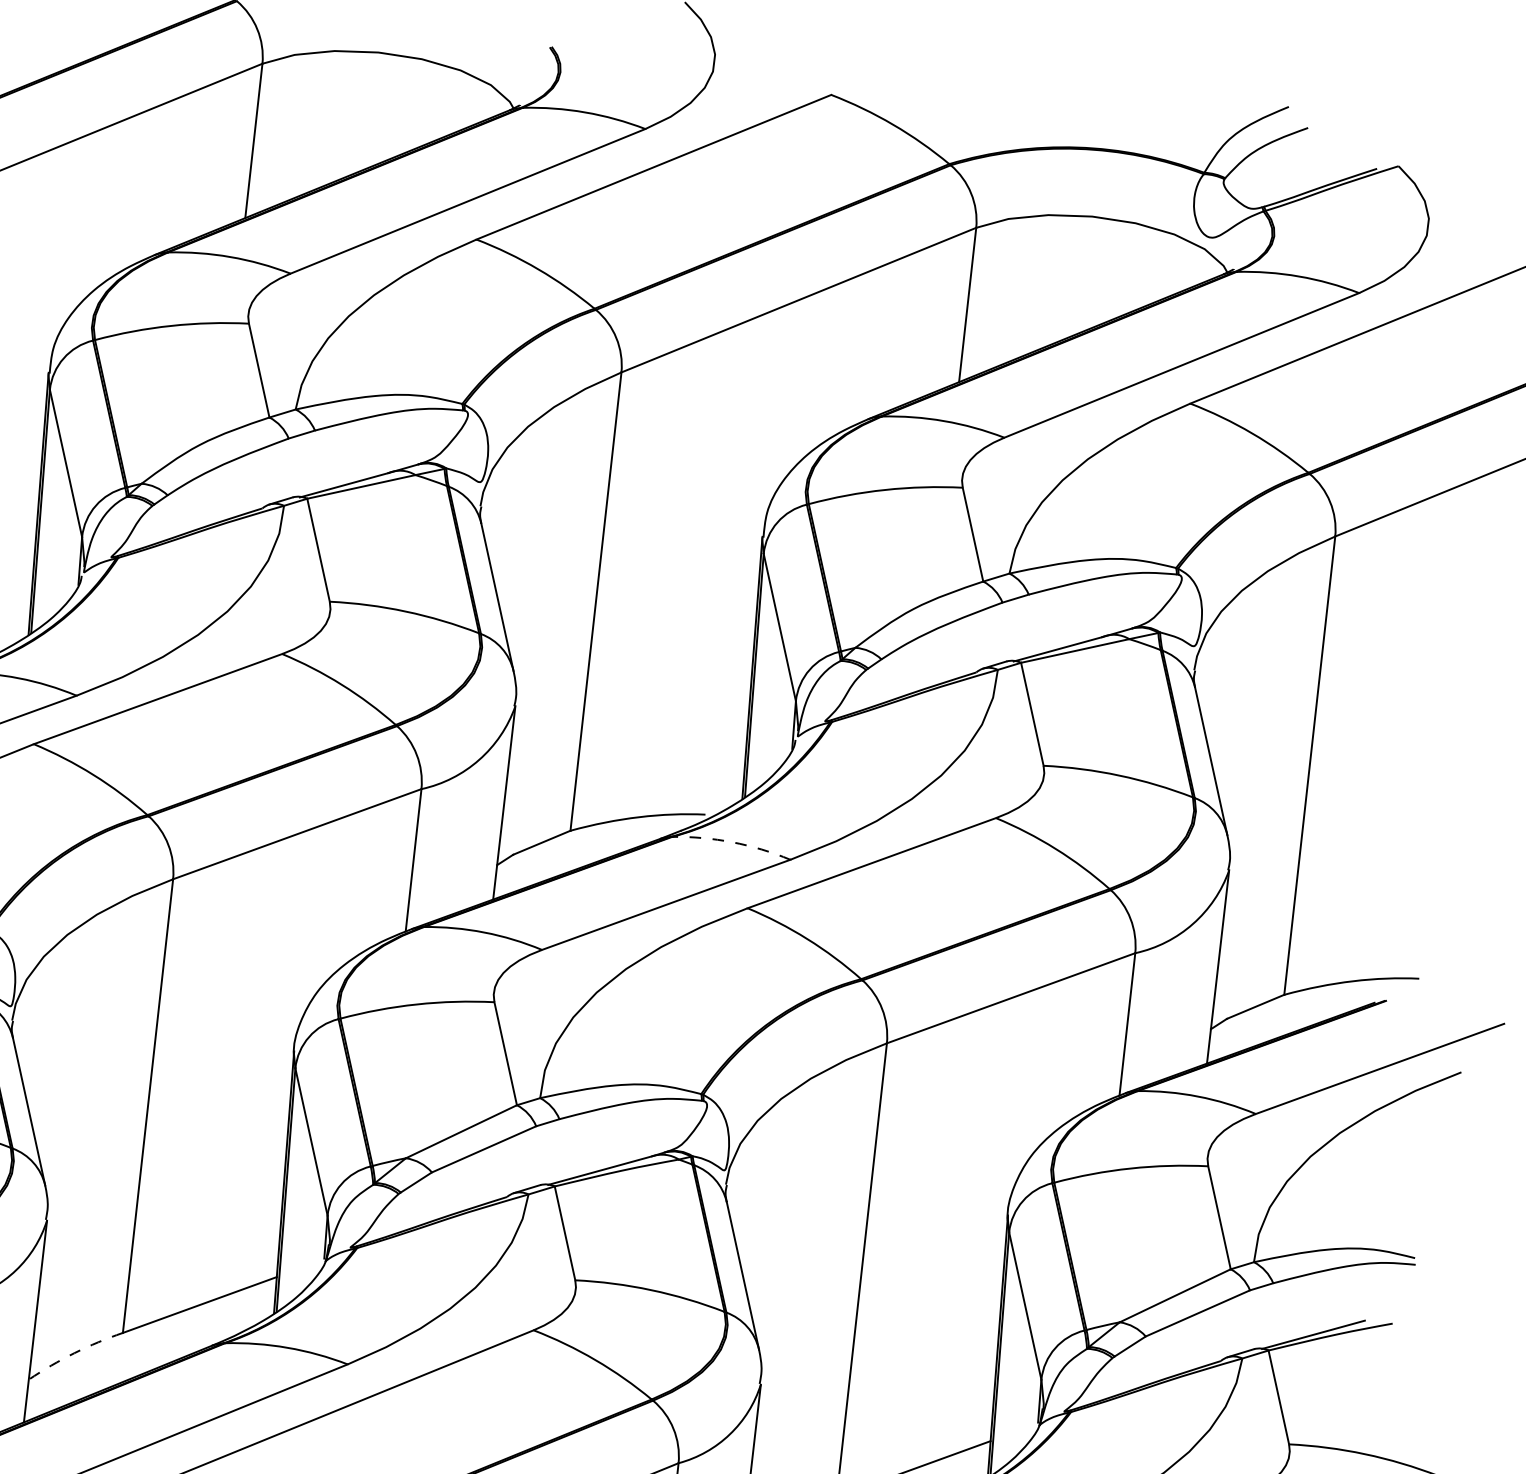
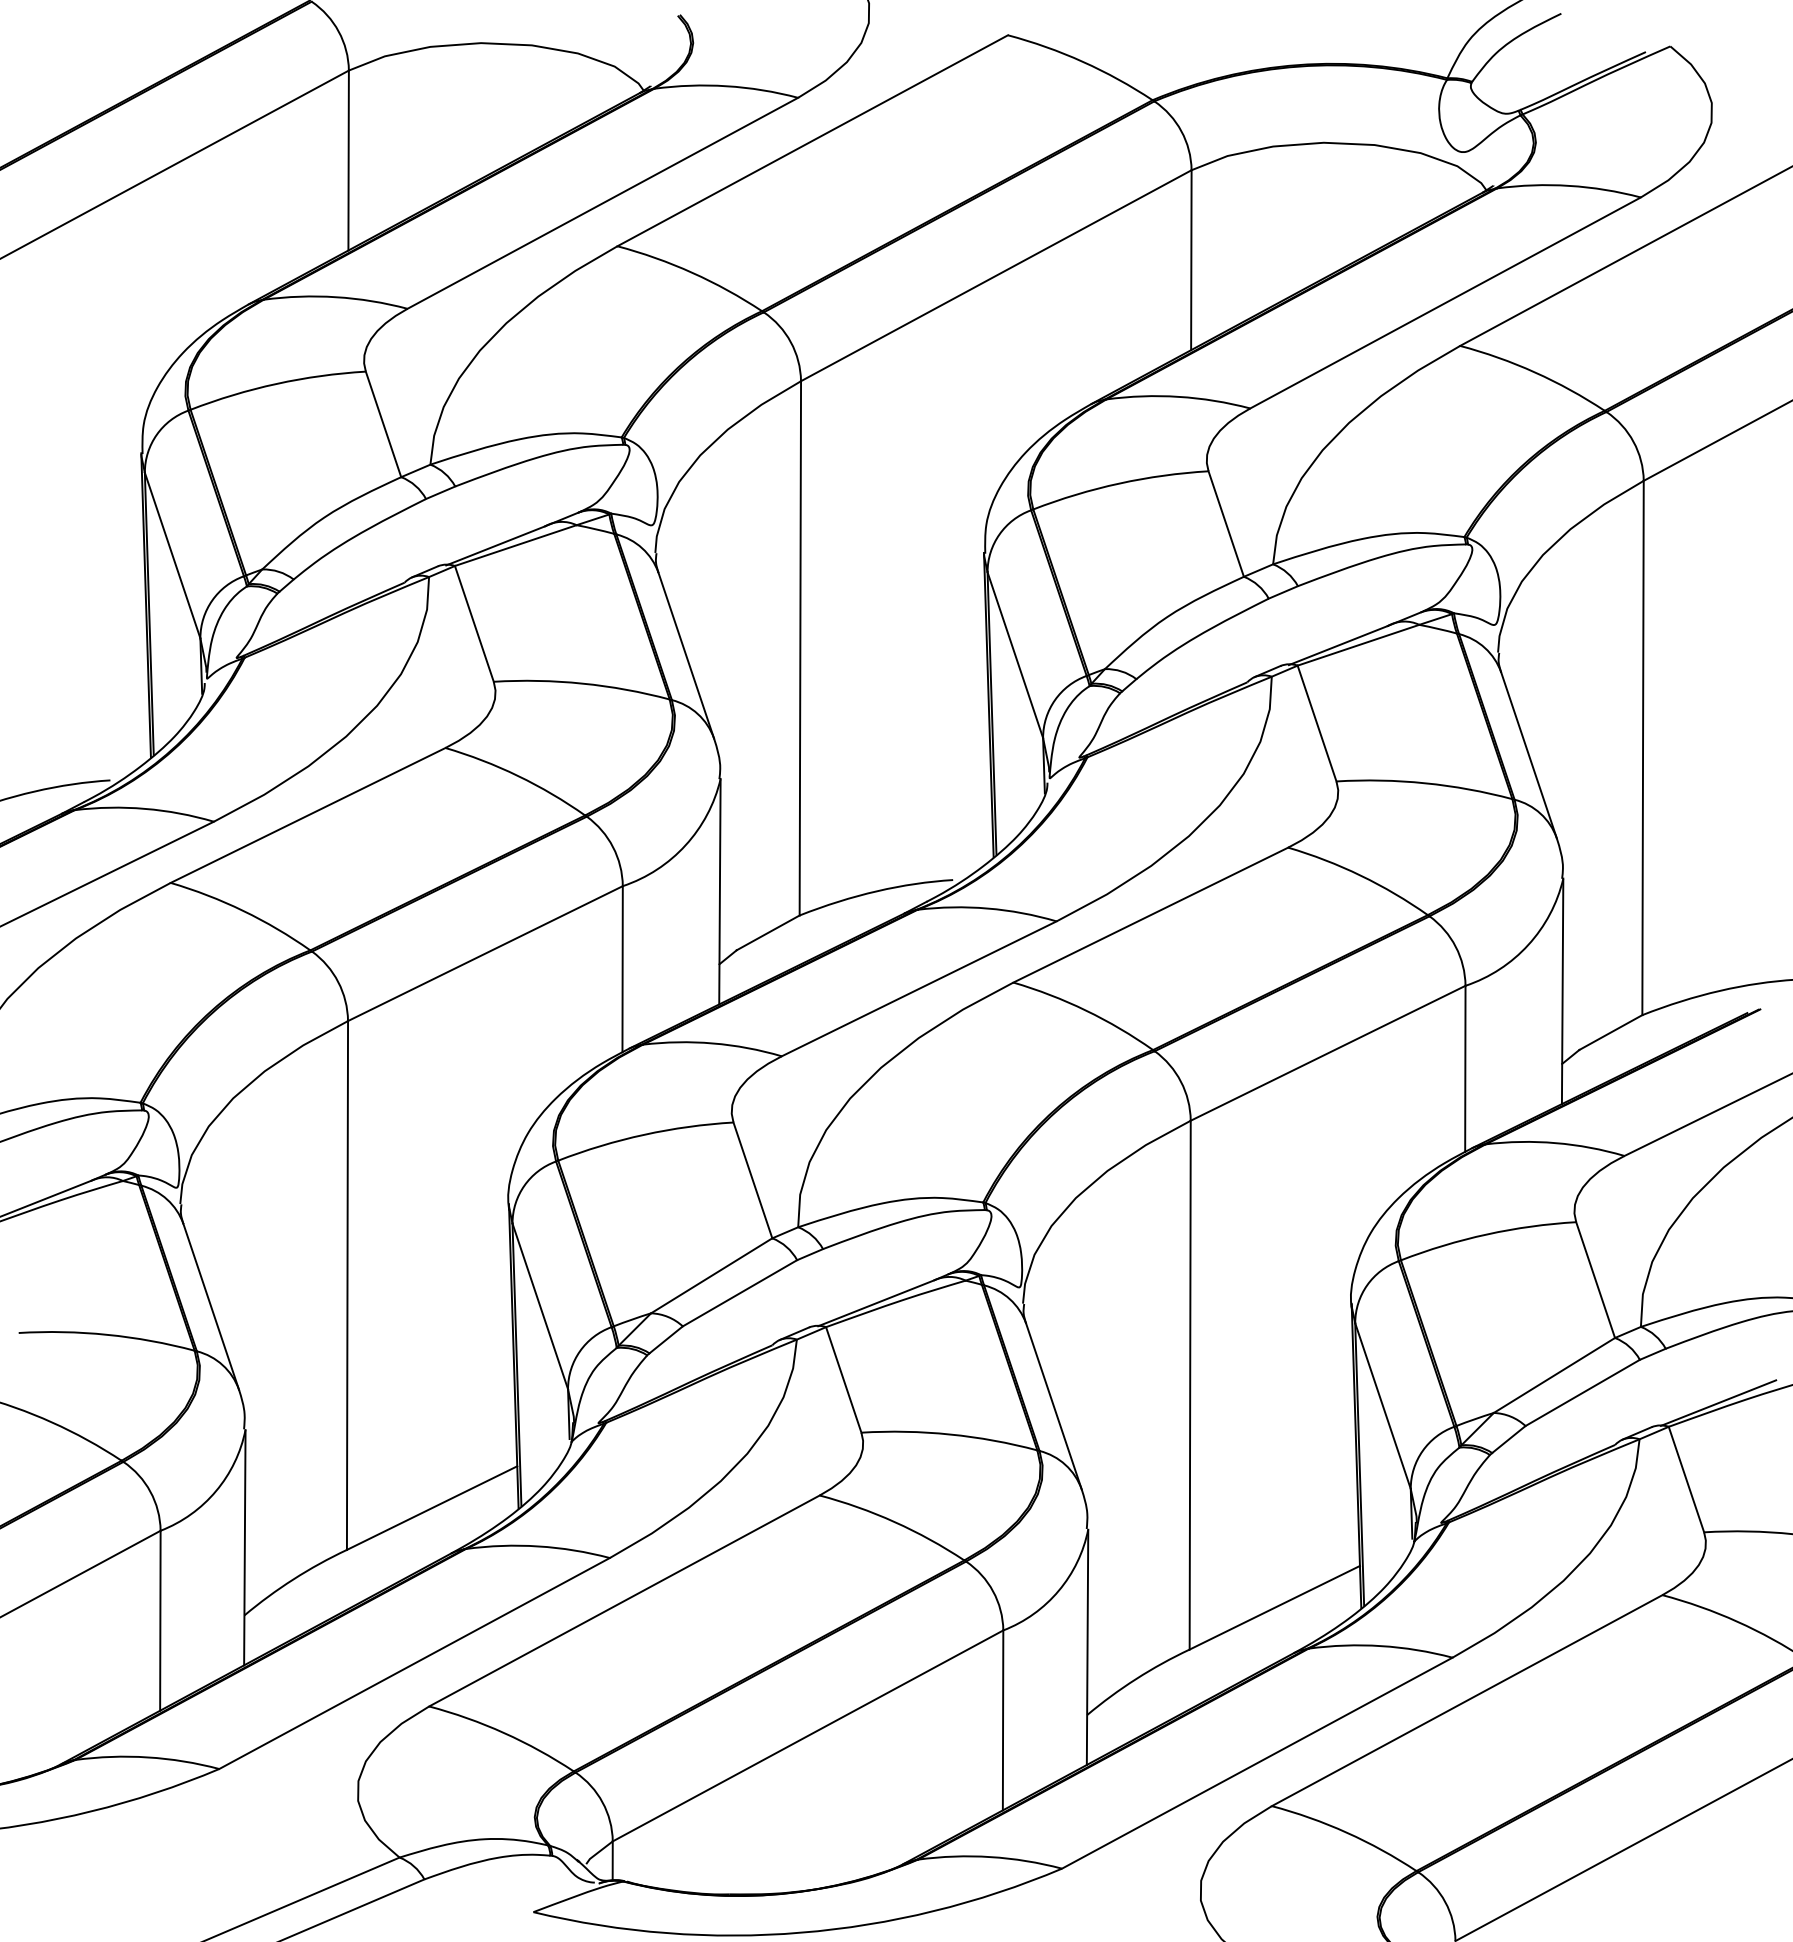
arc: (732, 842) -> (987, 908), dashed -> solid
arc: (74, 1353) -> (293, 1579), dashed -> solid

